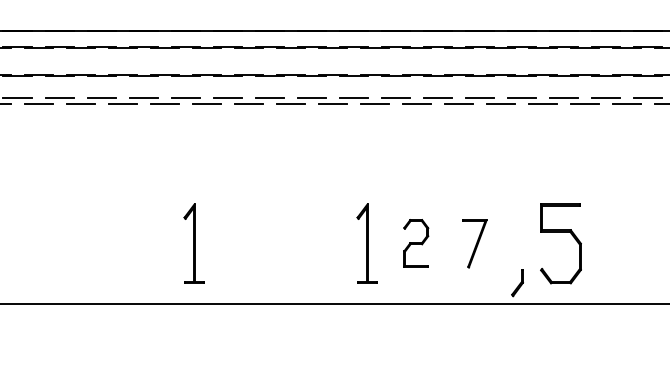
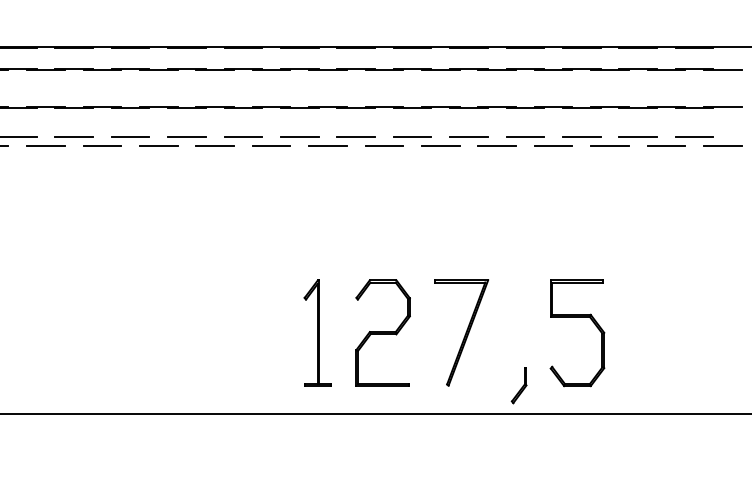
part: (193, 243) -> (84, 332), removed
part: (416, 243) -> (383, 332), size x1.67
part: (474, 243) -> (461, 332), size x1.67

